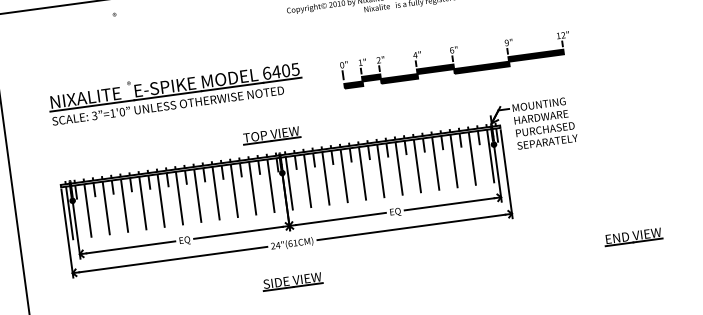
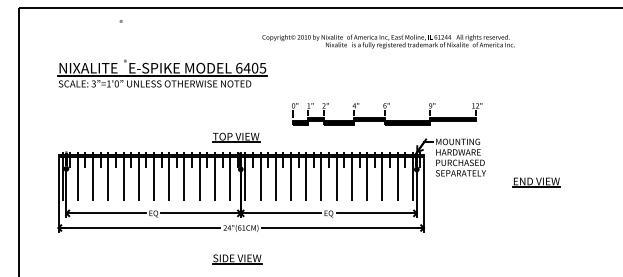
part: (456, 60) -> (387, 114), moved
part: (175, 92) -> (162, 73), moved
part: (633, 237) -> (536, 182), moved

